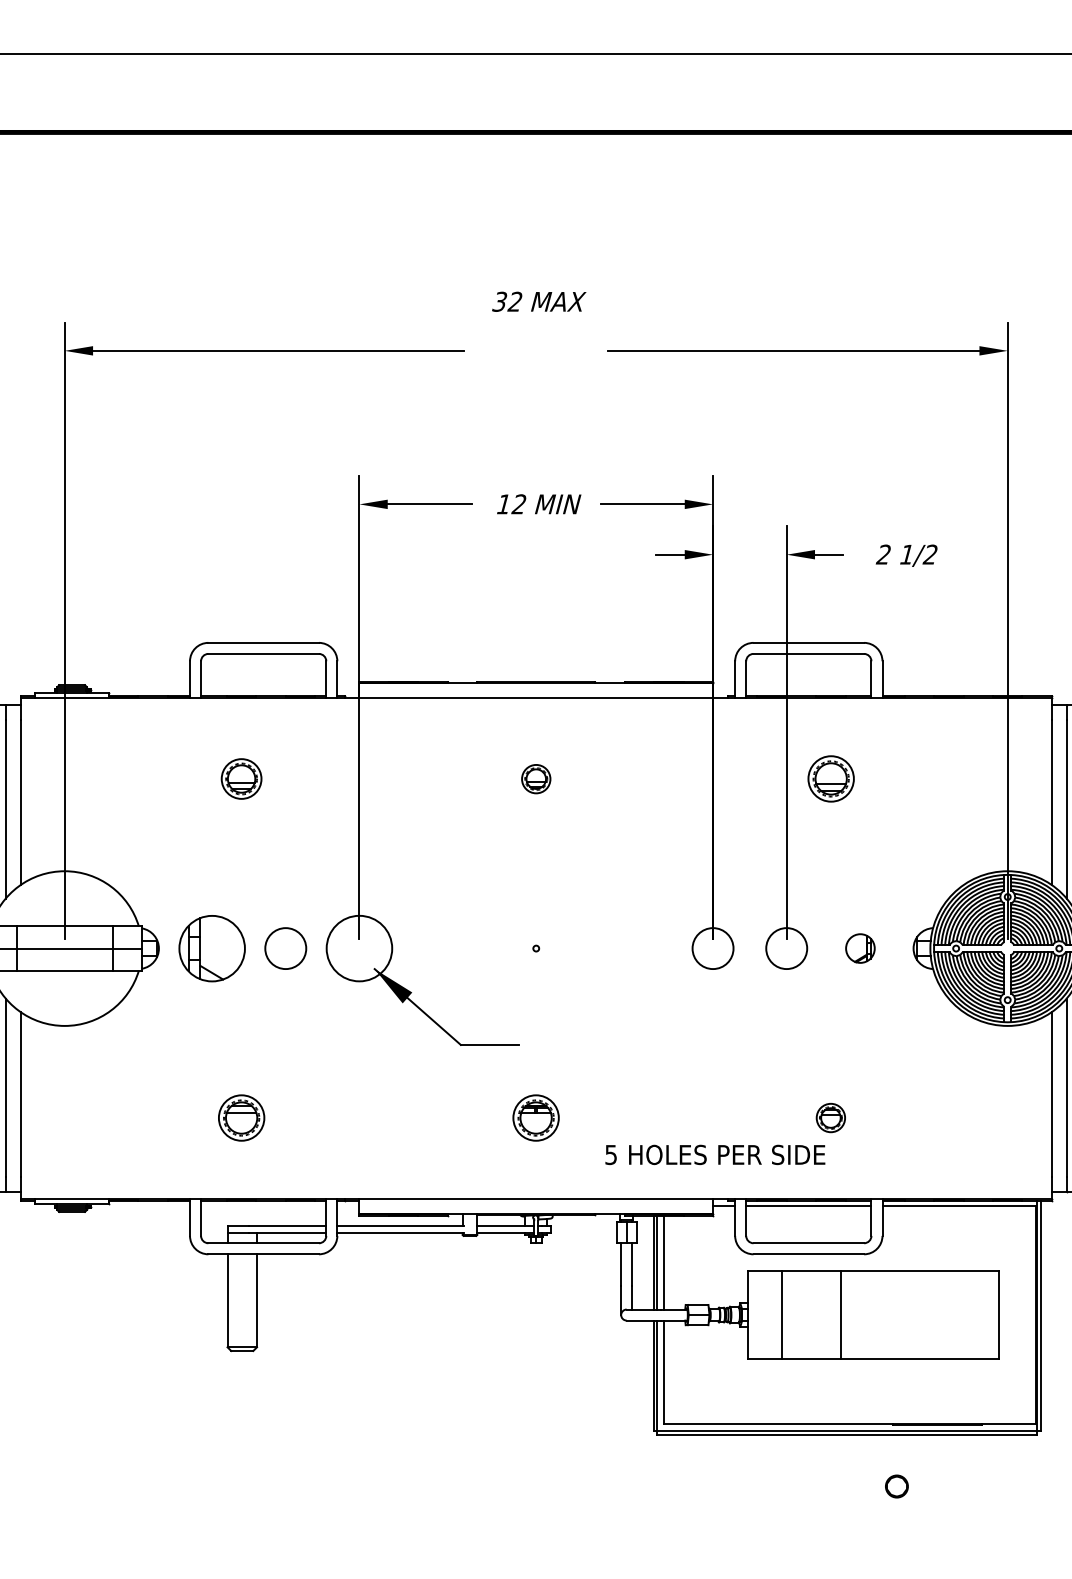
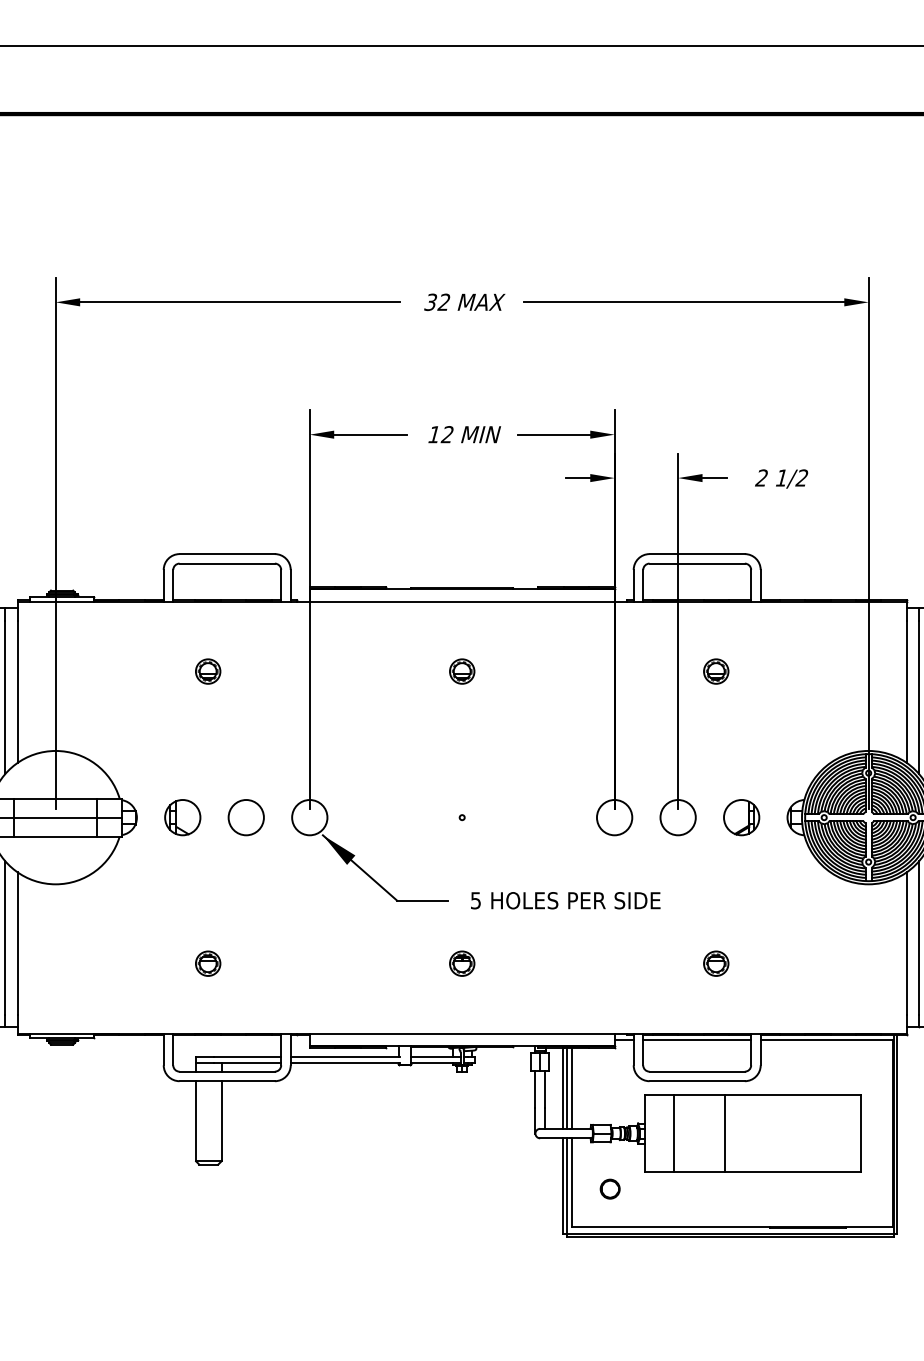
text: (539, 301) -> (465, 302), moved
part: (241, 779) -> (208, 671), size x0.71
part: (830, 779) -> (715, 671), size x0.62
part: (211, 948) -> (182, 817), size x0.62
circle: (358, 948) -> (308, 817), size x0.62
part: (860, 948) -> (741, 817), size x1.43
part: (241, 1117) -> (208, 963), size x0.62
part: (536, 1117) -> (462, 963), size x0.62
text: (715, 1154) -> (565, 900), moved
circle: (896, 1486) -> (609, 1189), moved

